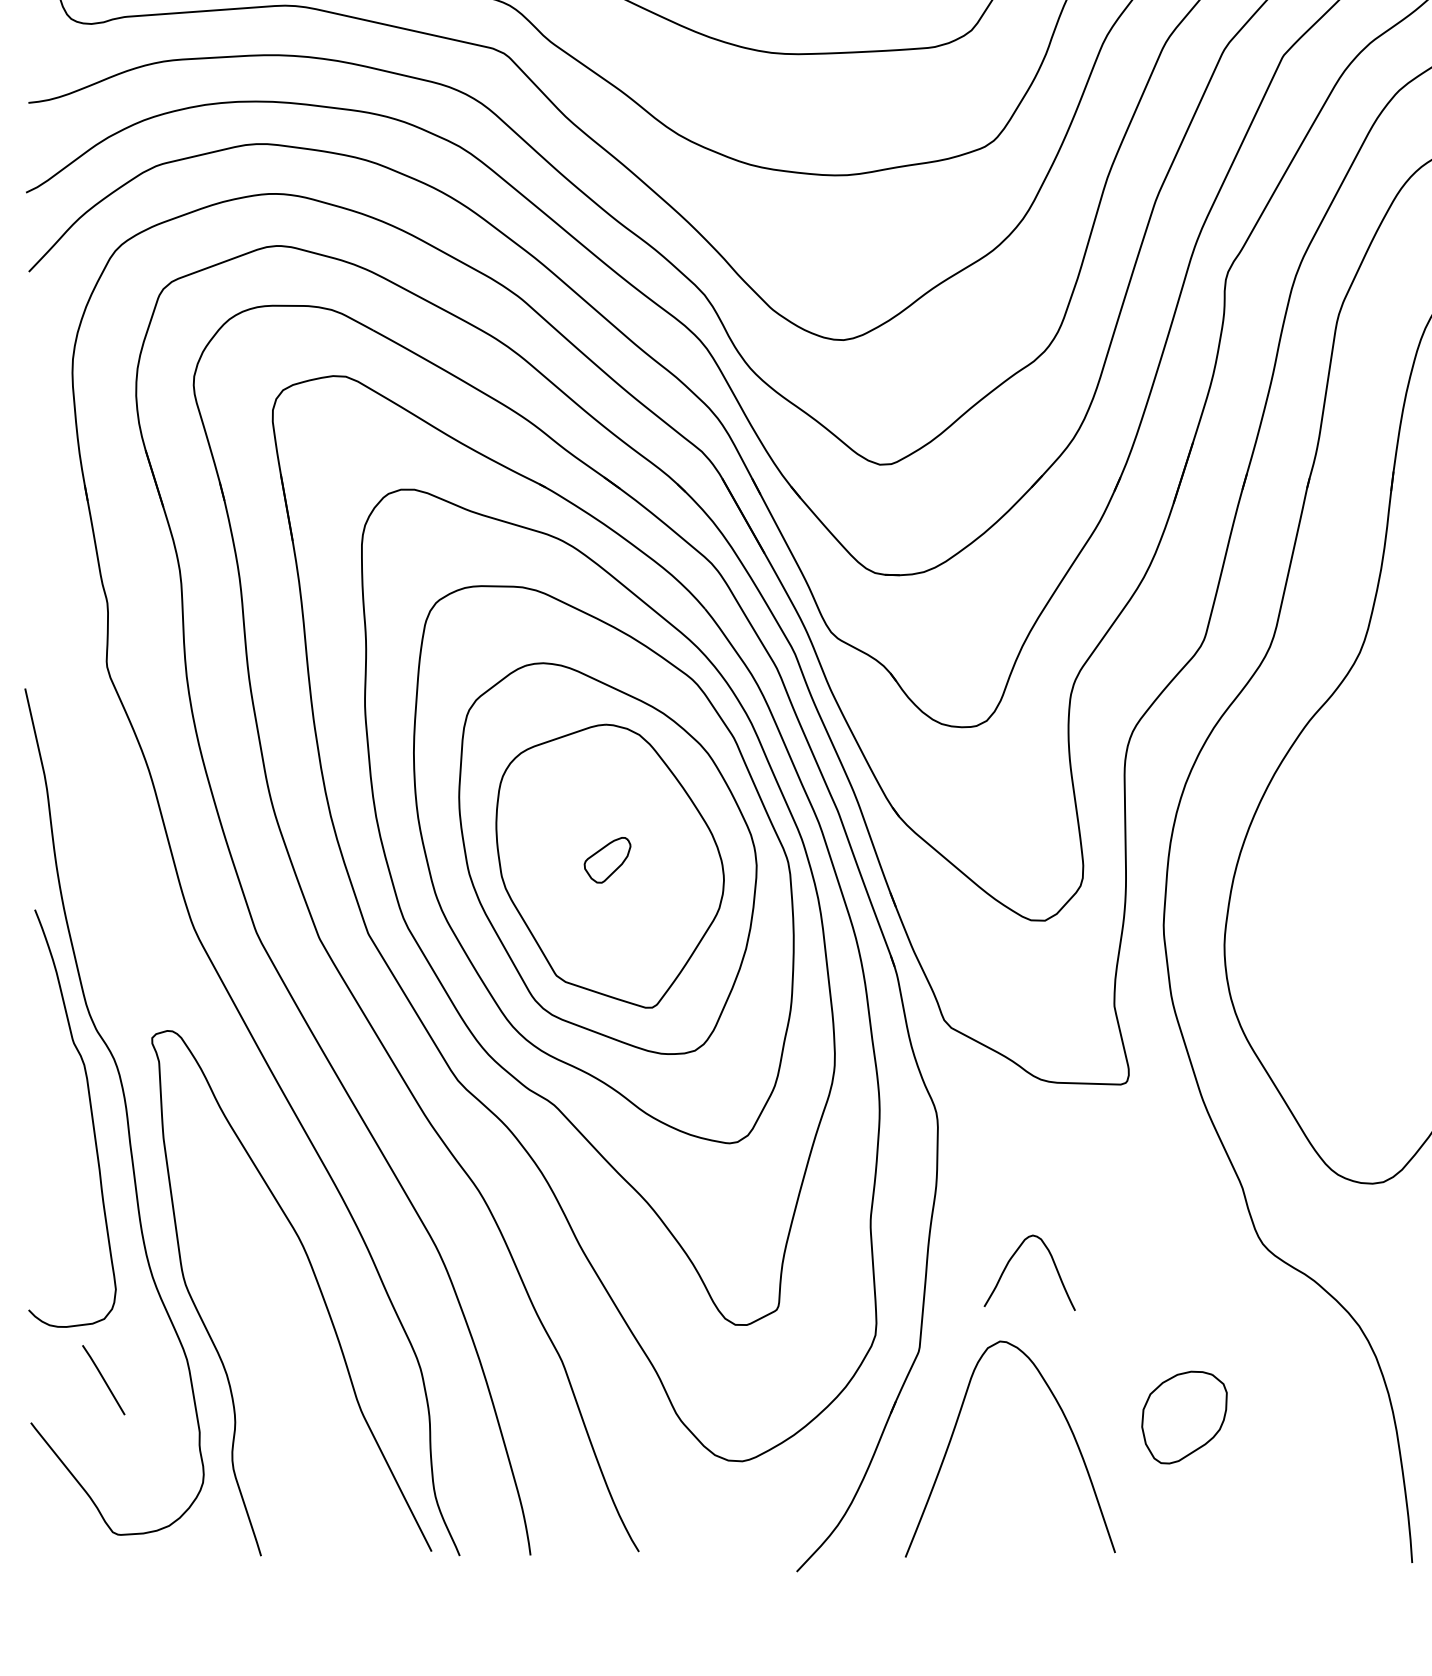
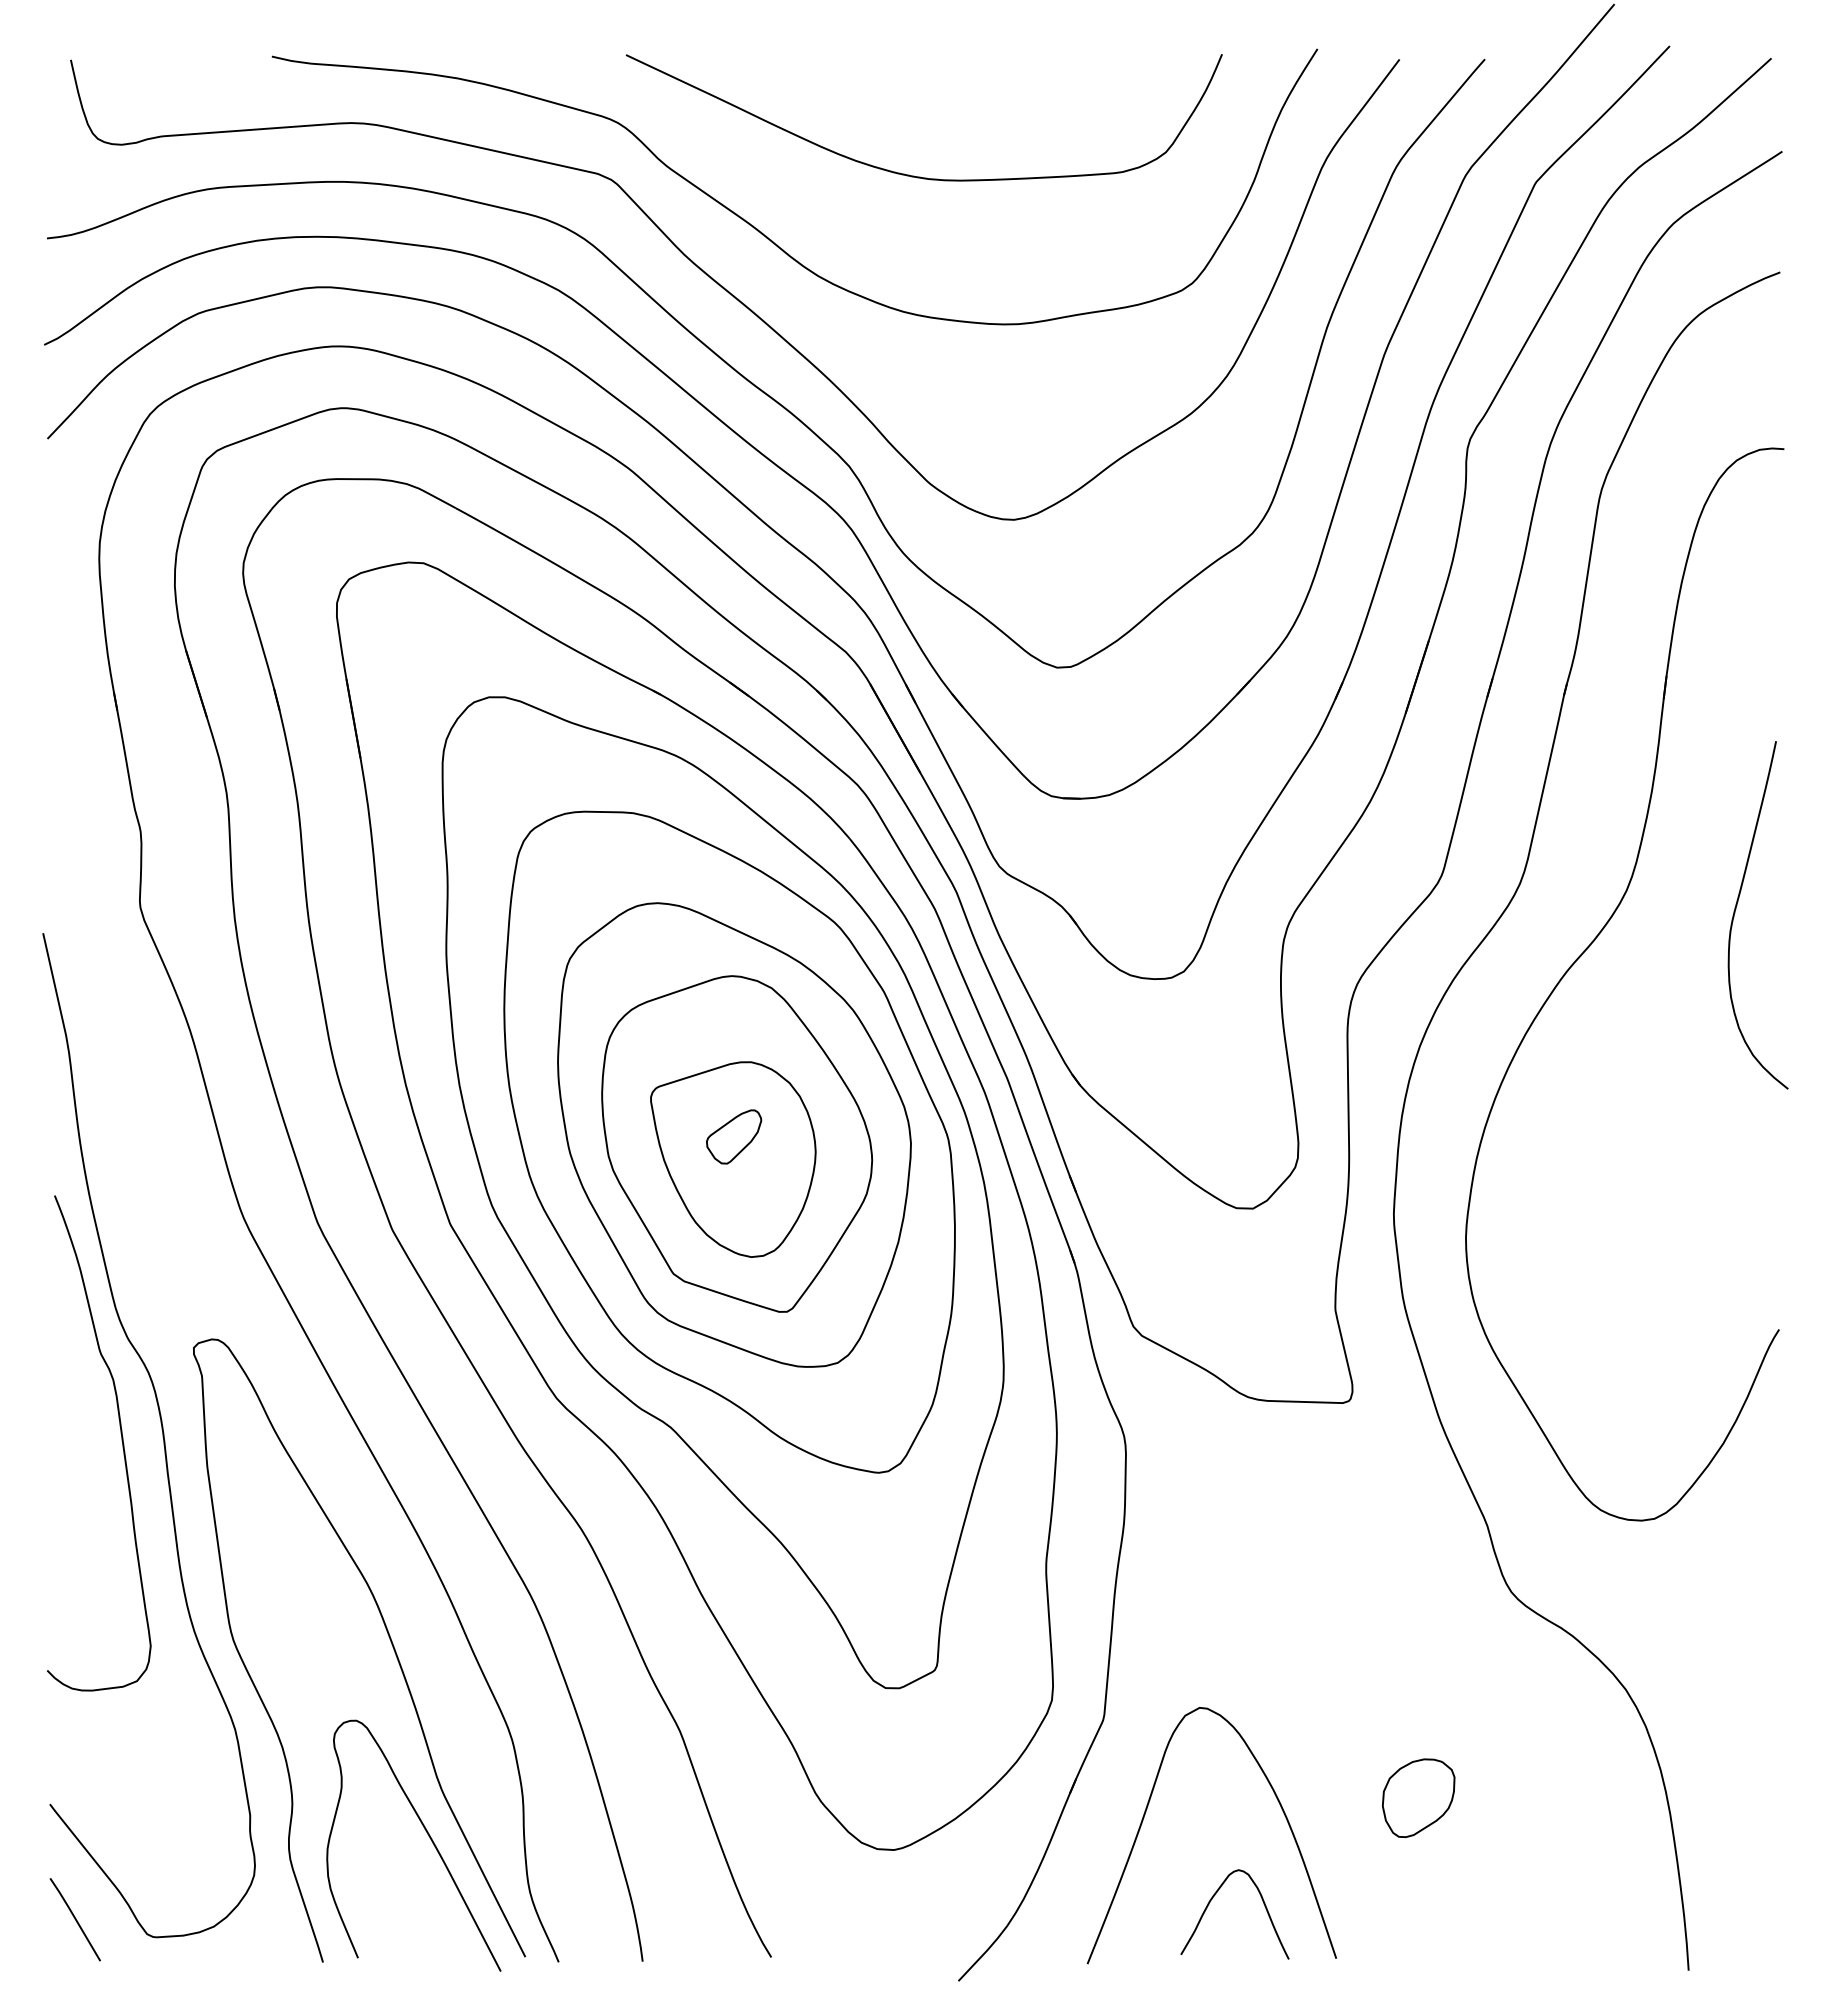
part: (607, 879) -> (733, 1159), added
curve: (1010, 1260) -> (1212, 1899), moved
line: (103, 1379) -> (74, 1919), moved
part: (1184, 1417) -> (1418, 1798), size x0.71
curve: (350, 1451) -> (429, 1838), added

